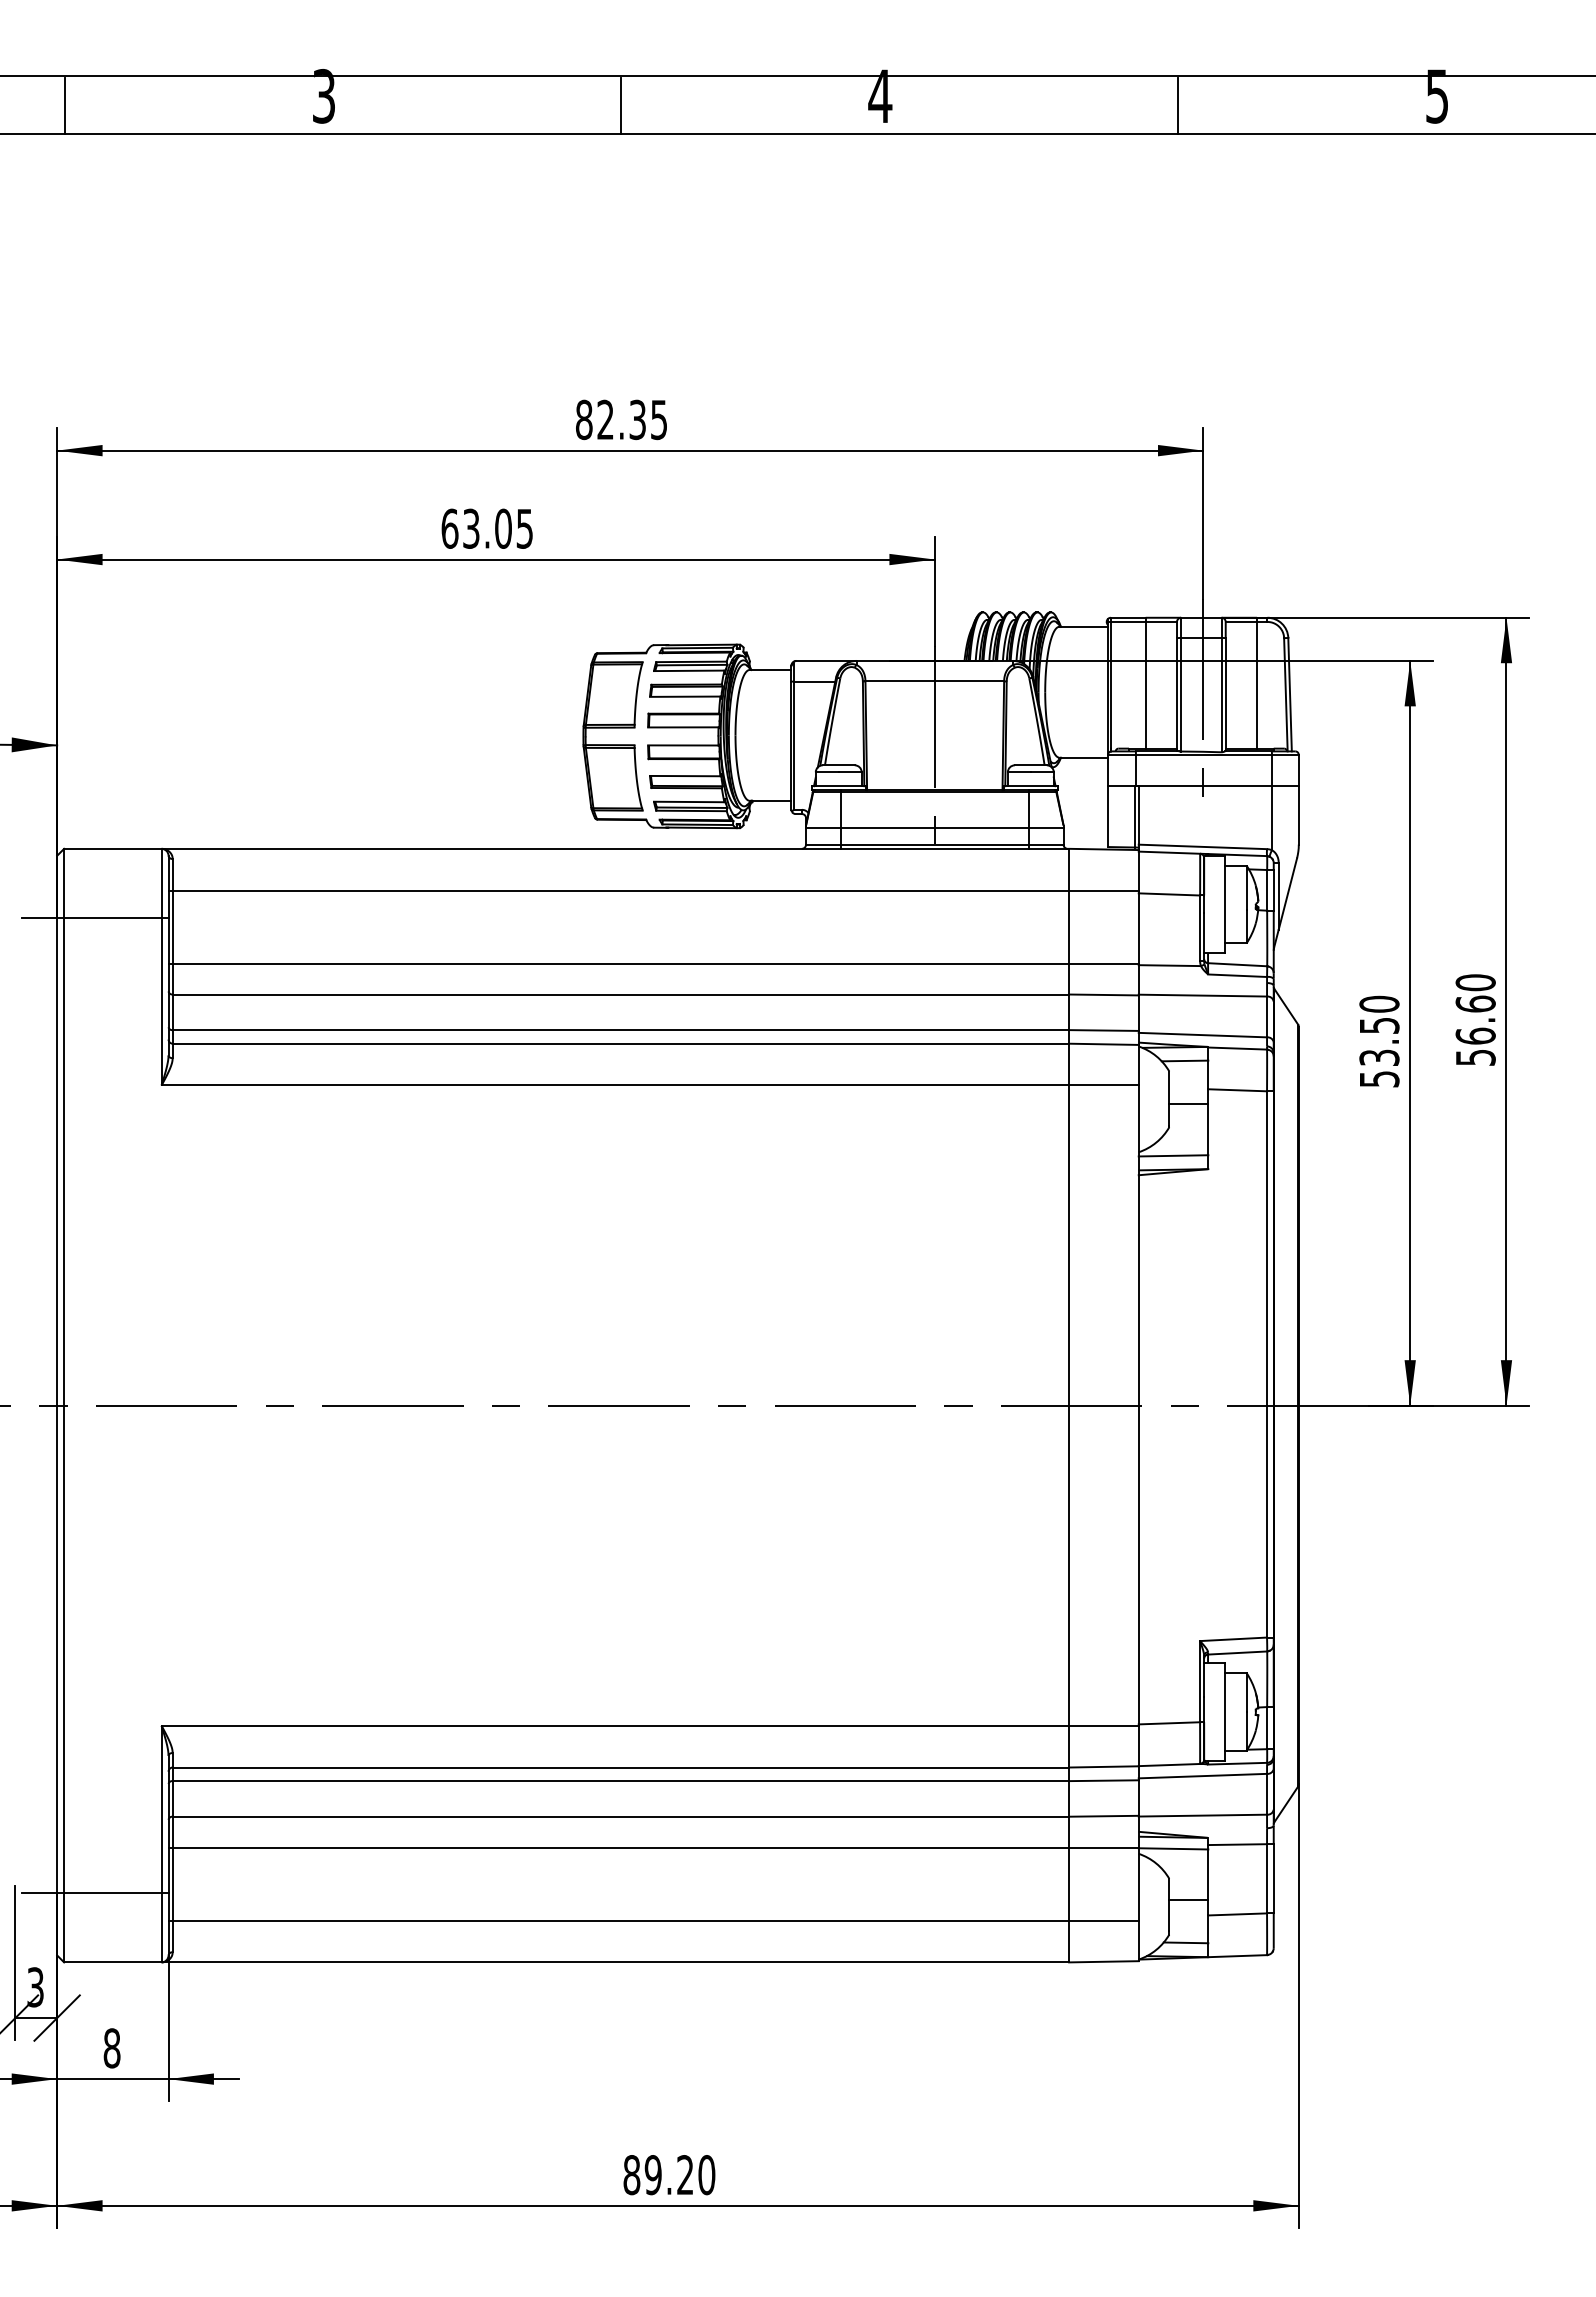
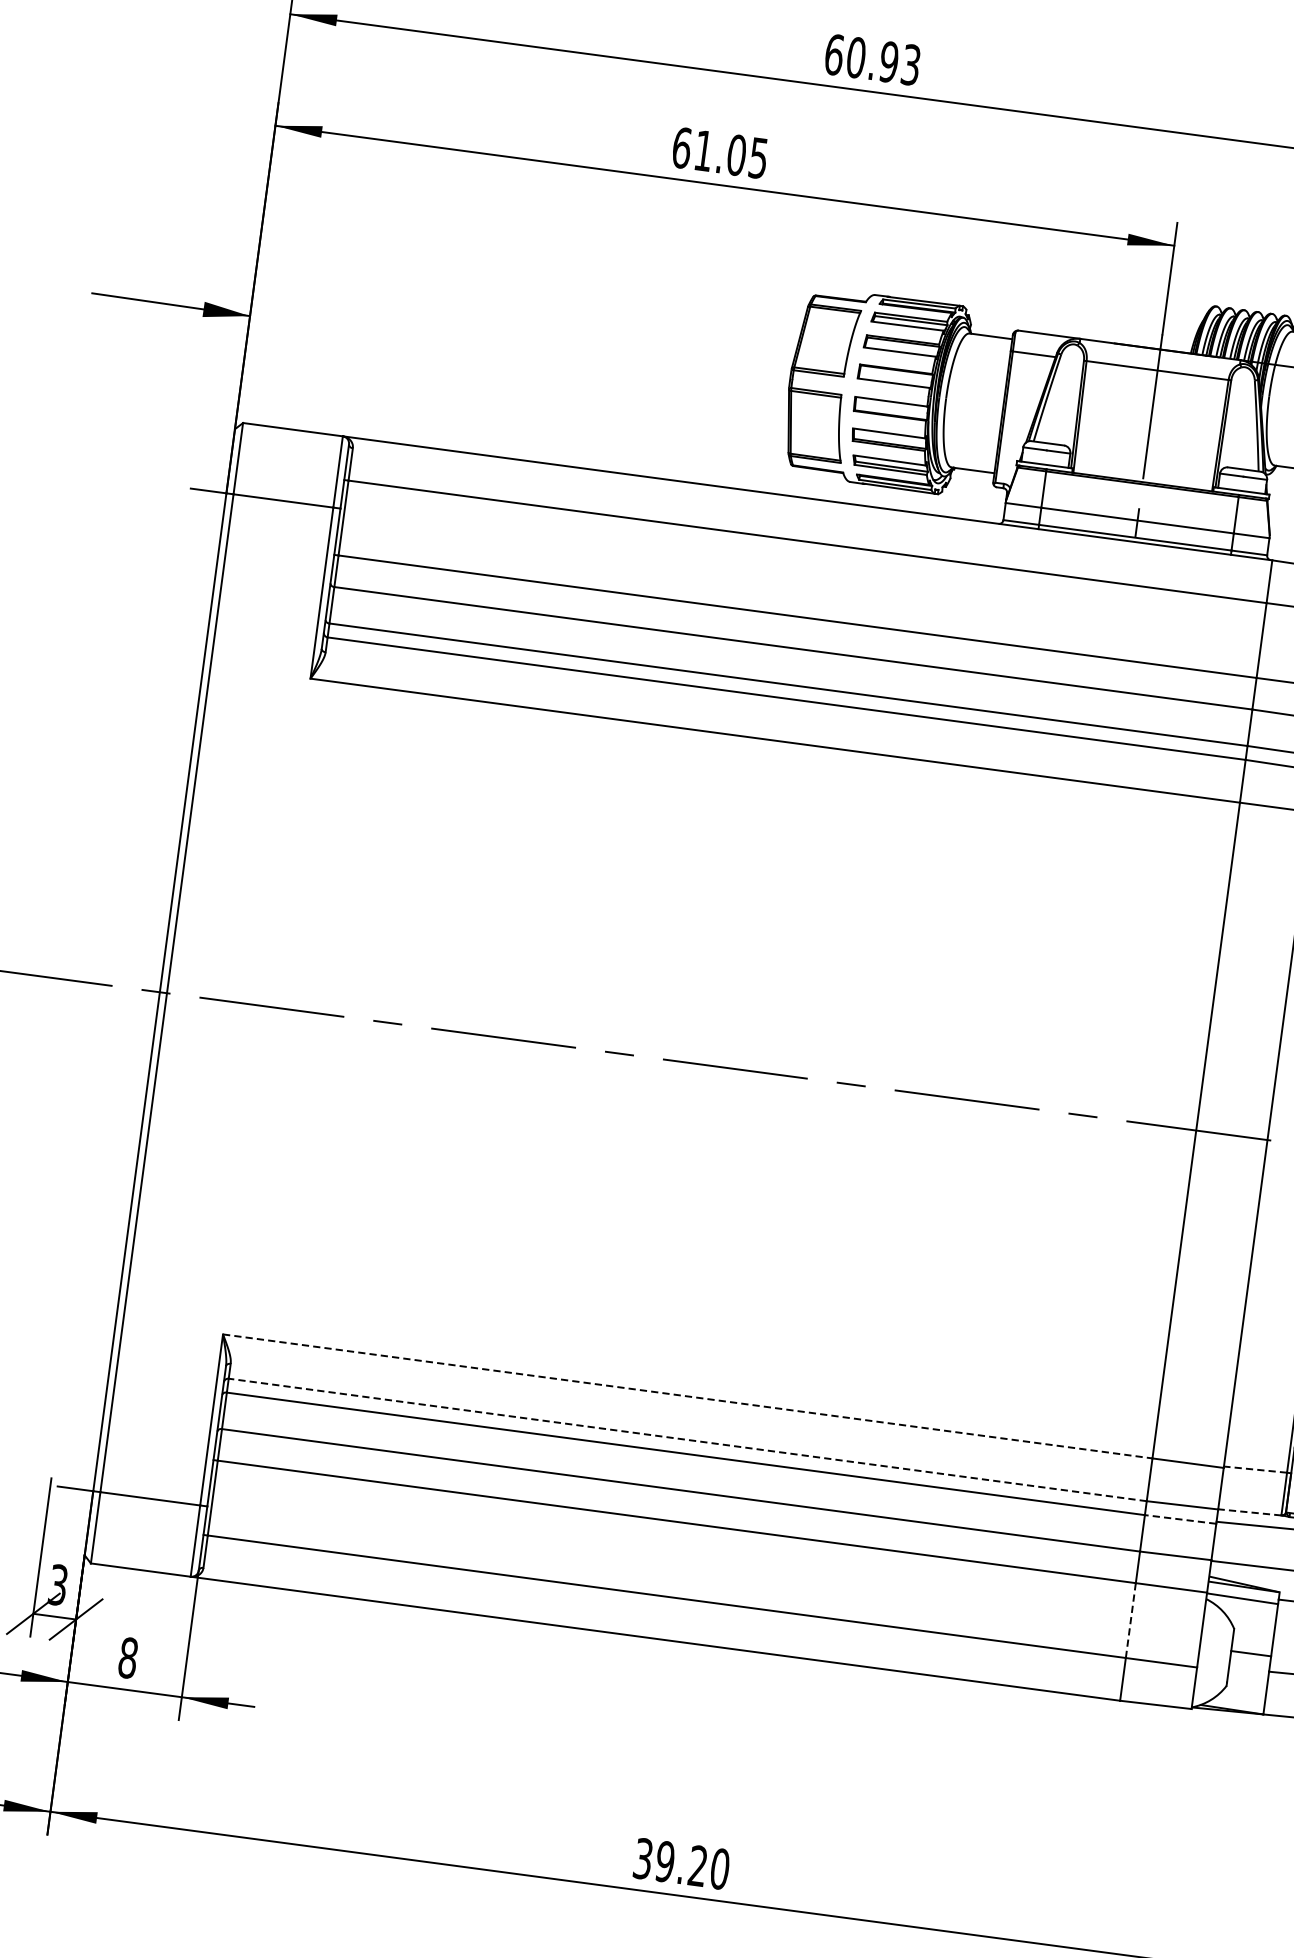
text: (621, 419) -> (872, 59), 82.35 -> 60.93
text: (471, 528) -> (704, 150), 63.05 -> 61.05
line: (1169, 1723) -> (1255, 1469), solid -> dashed
line: (615, 1725) -> (687, 1396), solid -> dashed
line: (1169, 1765) -> (1249, 1512), solid -> dashed
line: (620, 1767) -> (687, 1439), solid -> dashed
line: (1103, 1780) -> (1180, 1519), solid -> dashed
line: (1069, 1884) -> (1131, 1621), solid -> dashed
line: (1185, 1942) -> (1242, 1696), removed
text: (631, 2175) -> (642, 1859), 89.20 -> 39.20

